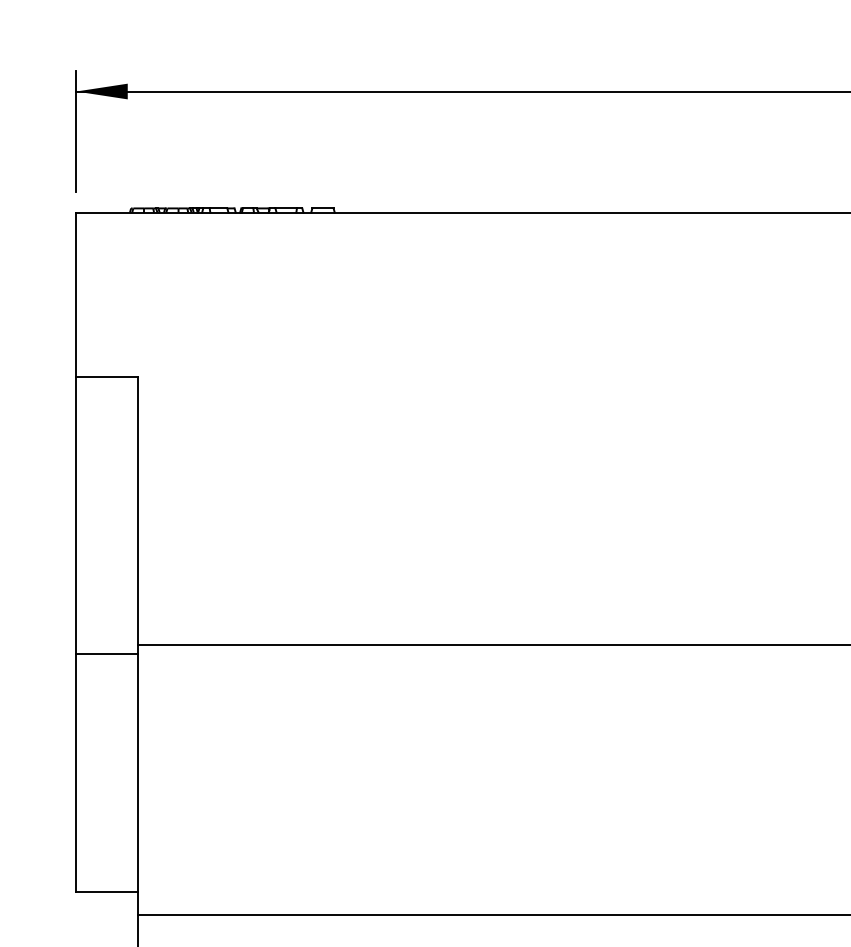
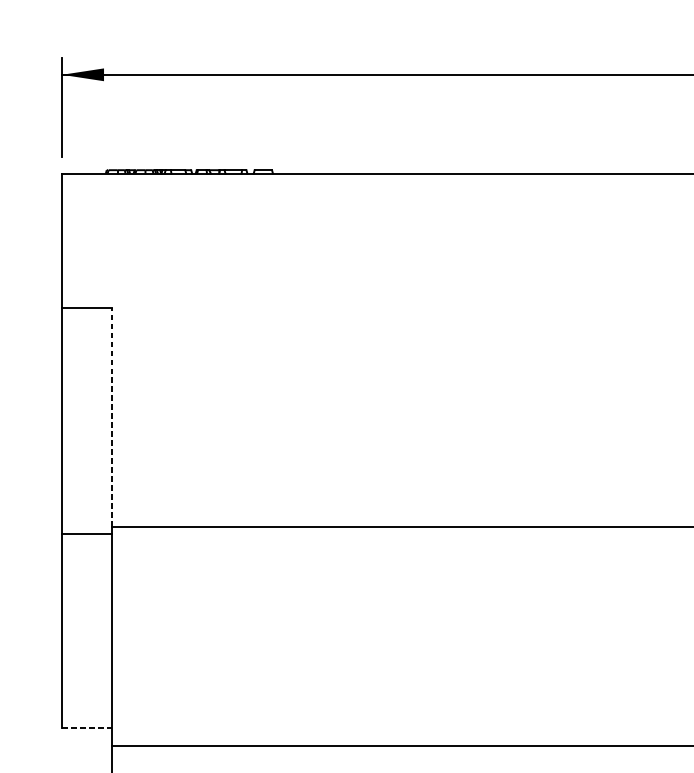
line: (138, 511) -> (112, 417), solid -> dashed
line: (107, 891) -> (87, 727), solid -> dashed

